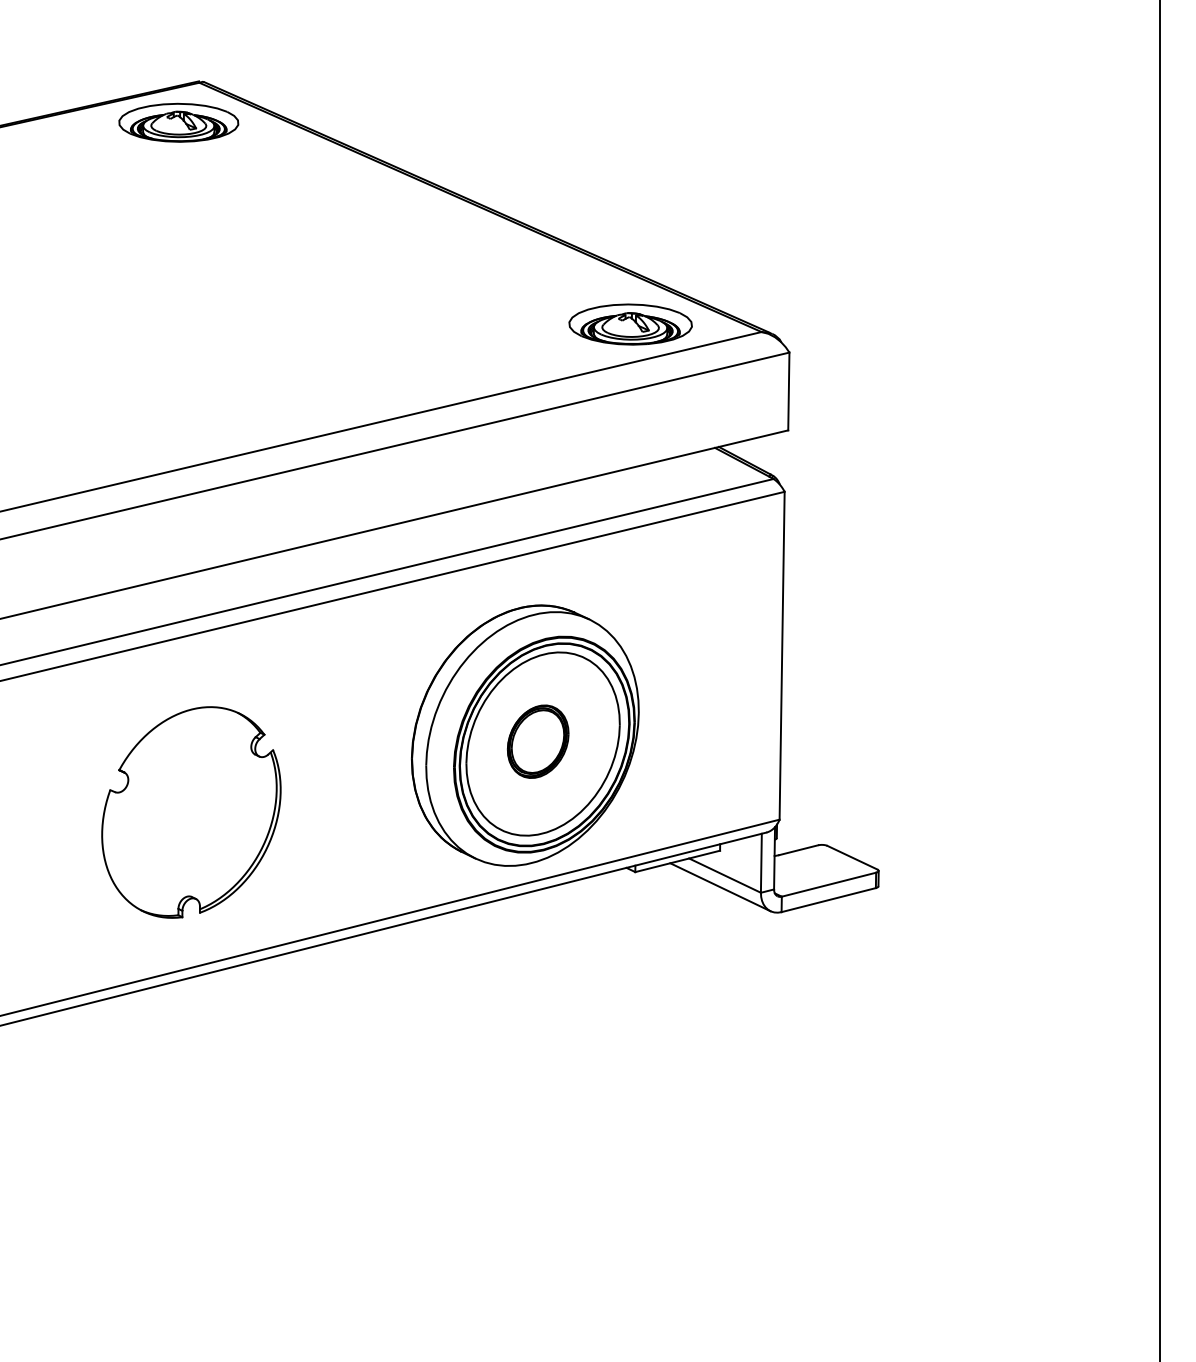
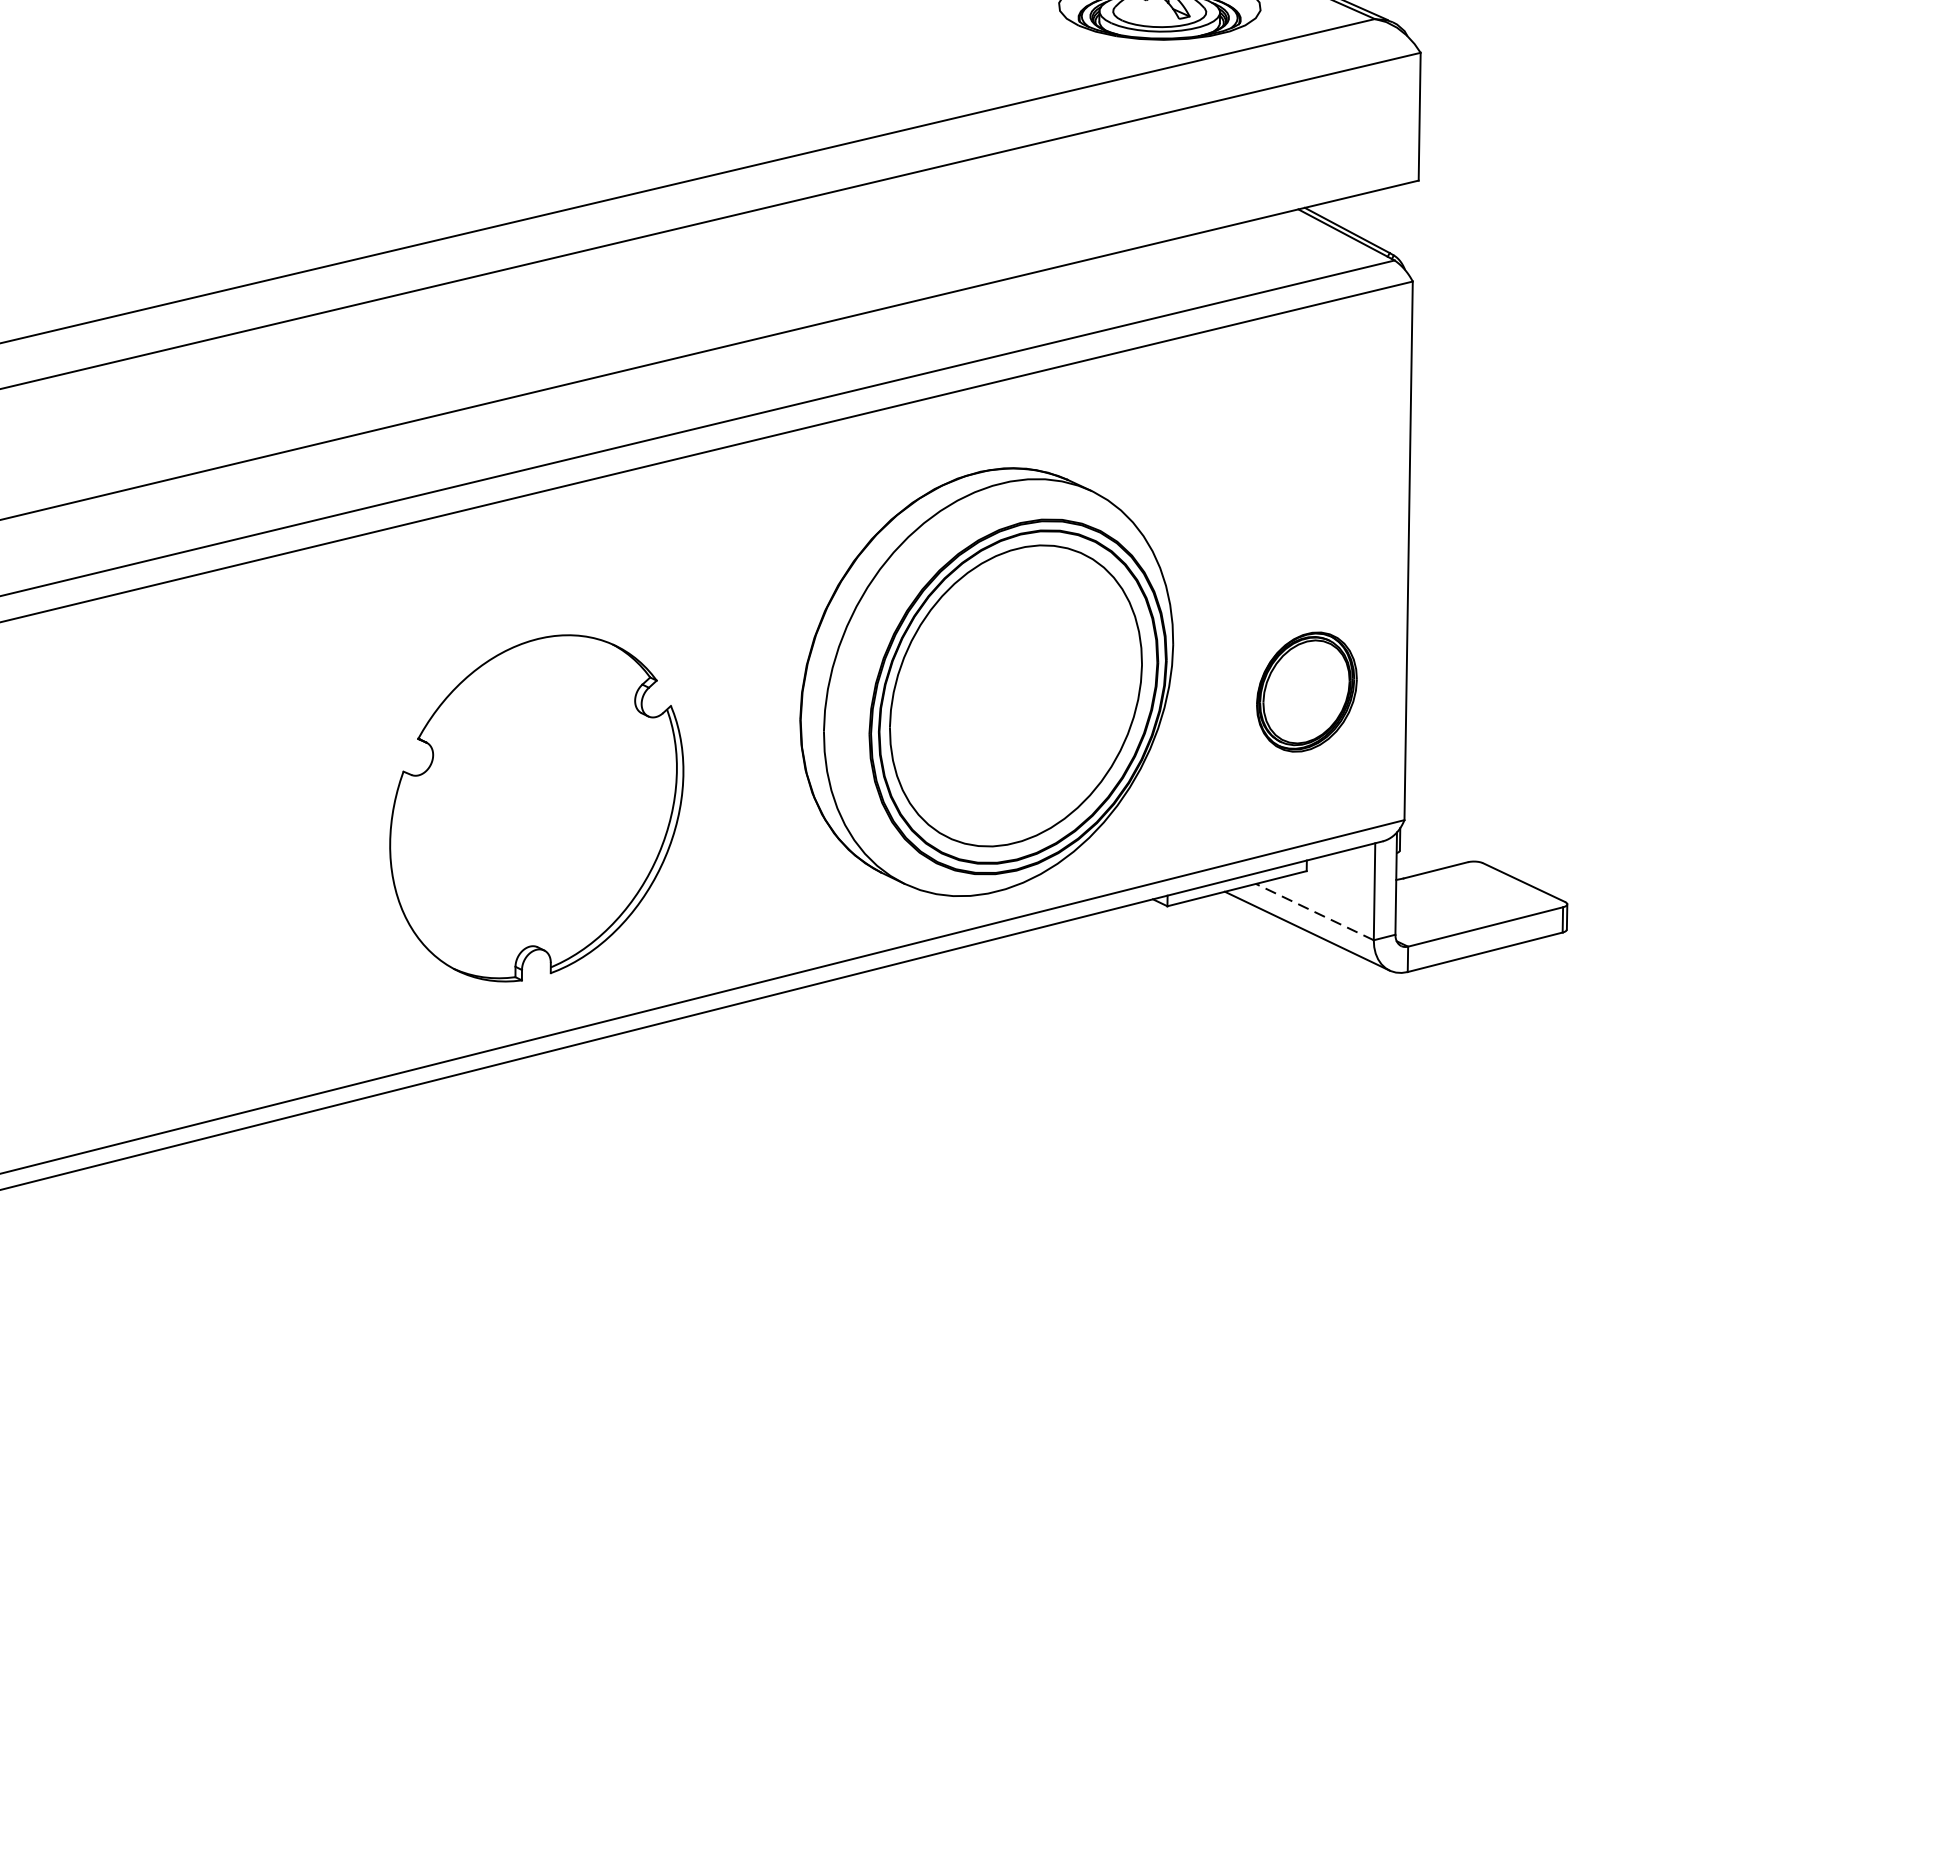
part: (537, 741) -> (1305, 691), moved
part: (191, 812) -> (536, 808), moved
line: (725, 875) -> (1315, 911), solid -> dashed

